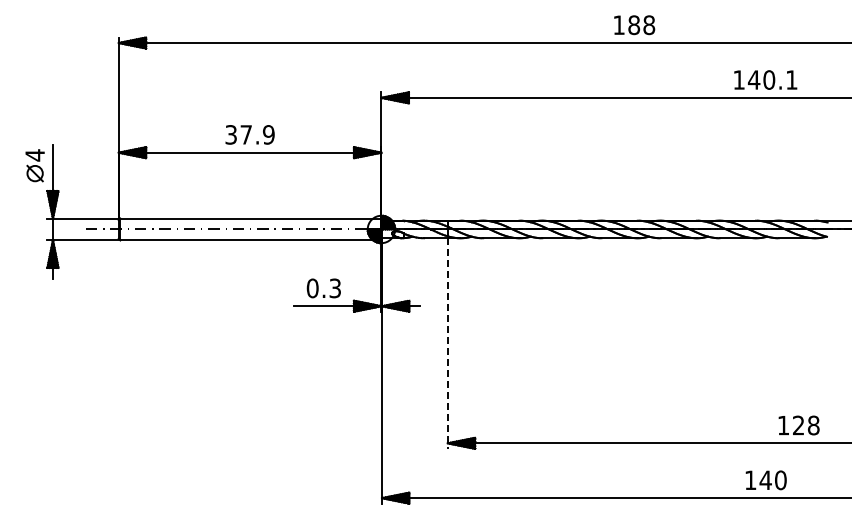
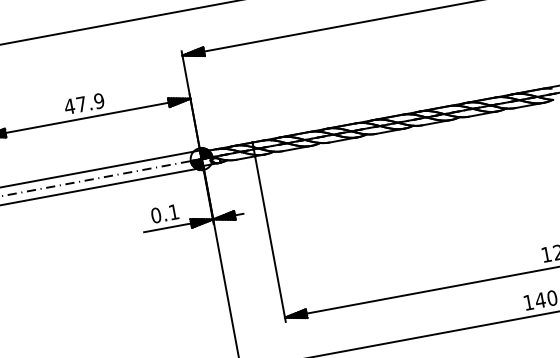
text: (231, 134) -> (69, 106), 37.9 -> 47.9
text: (334, 288) -> (173, 212), 0.3 -> 0.1
line: (447, 344) -> (270, 239), dashed -> solid

